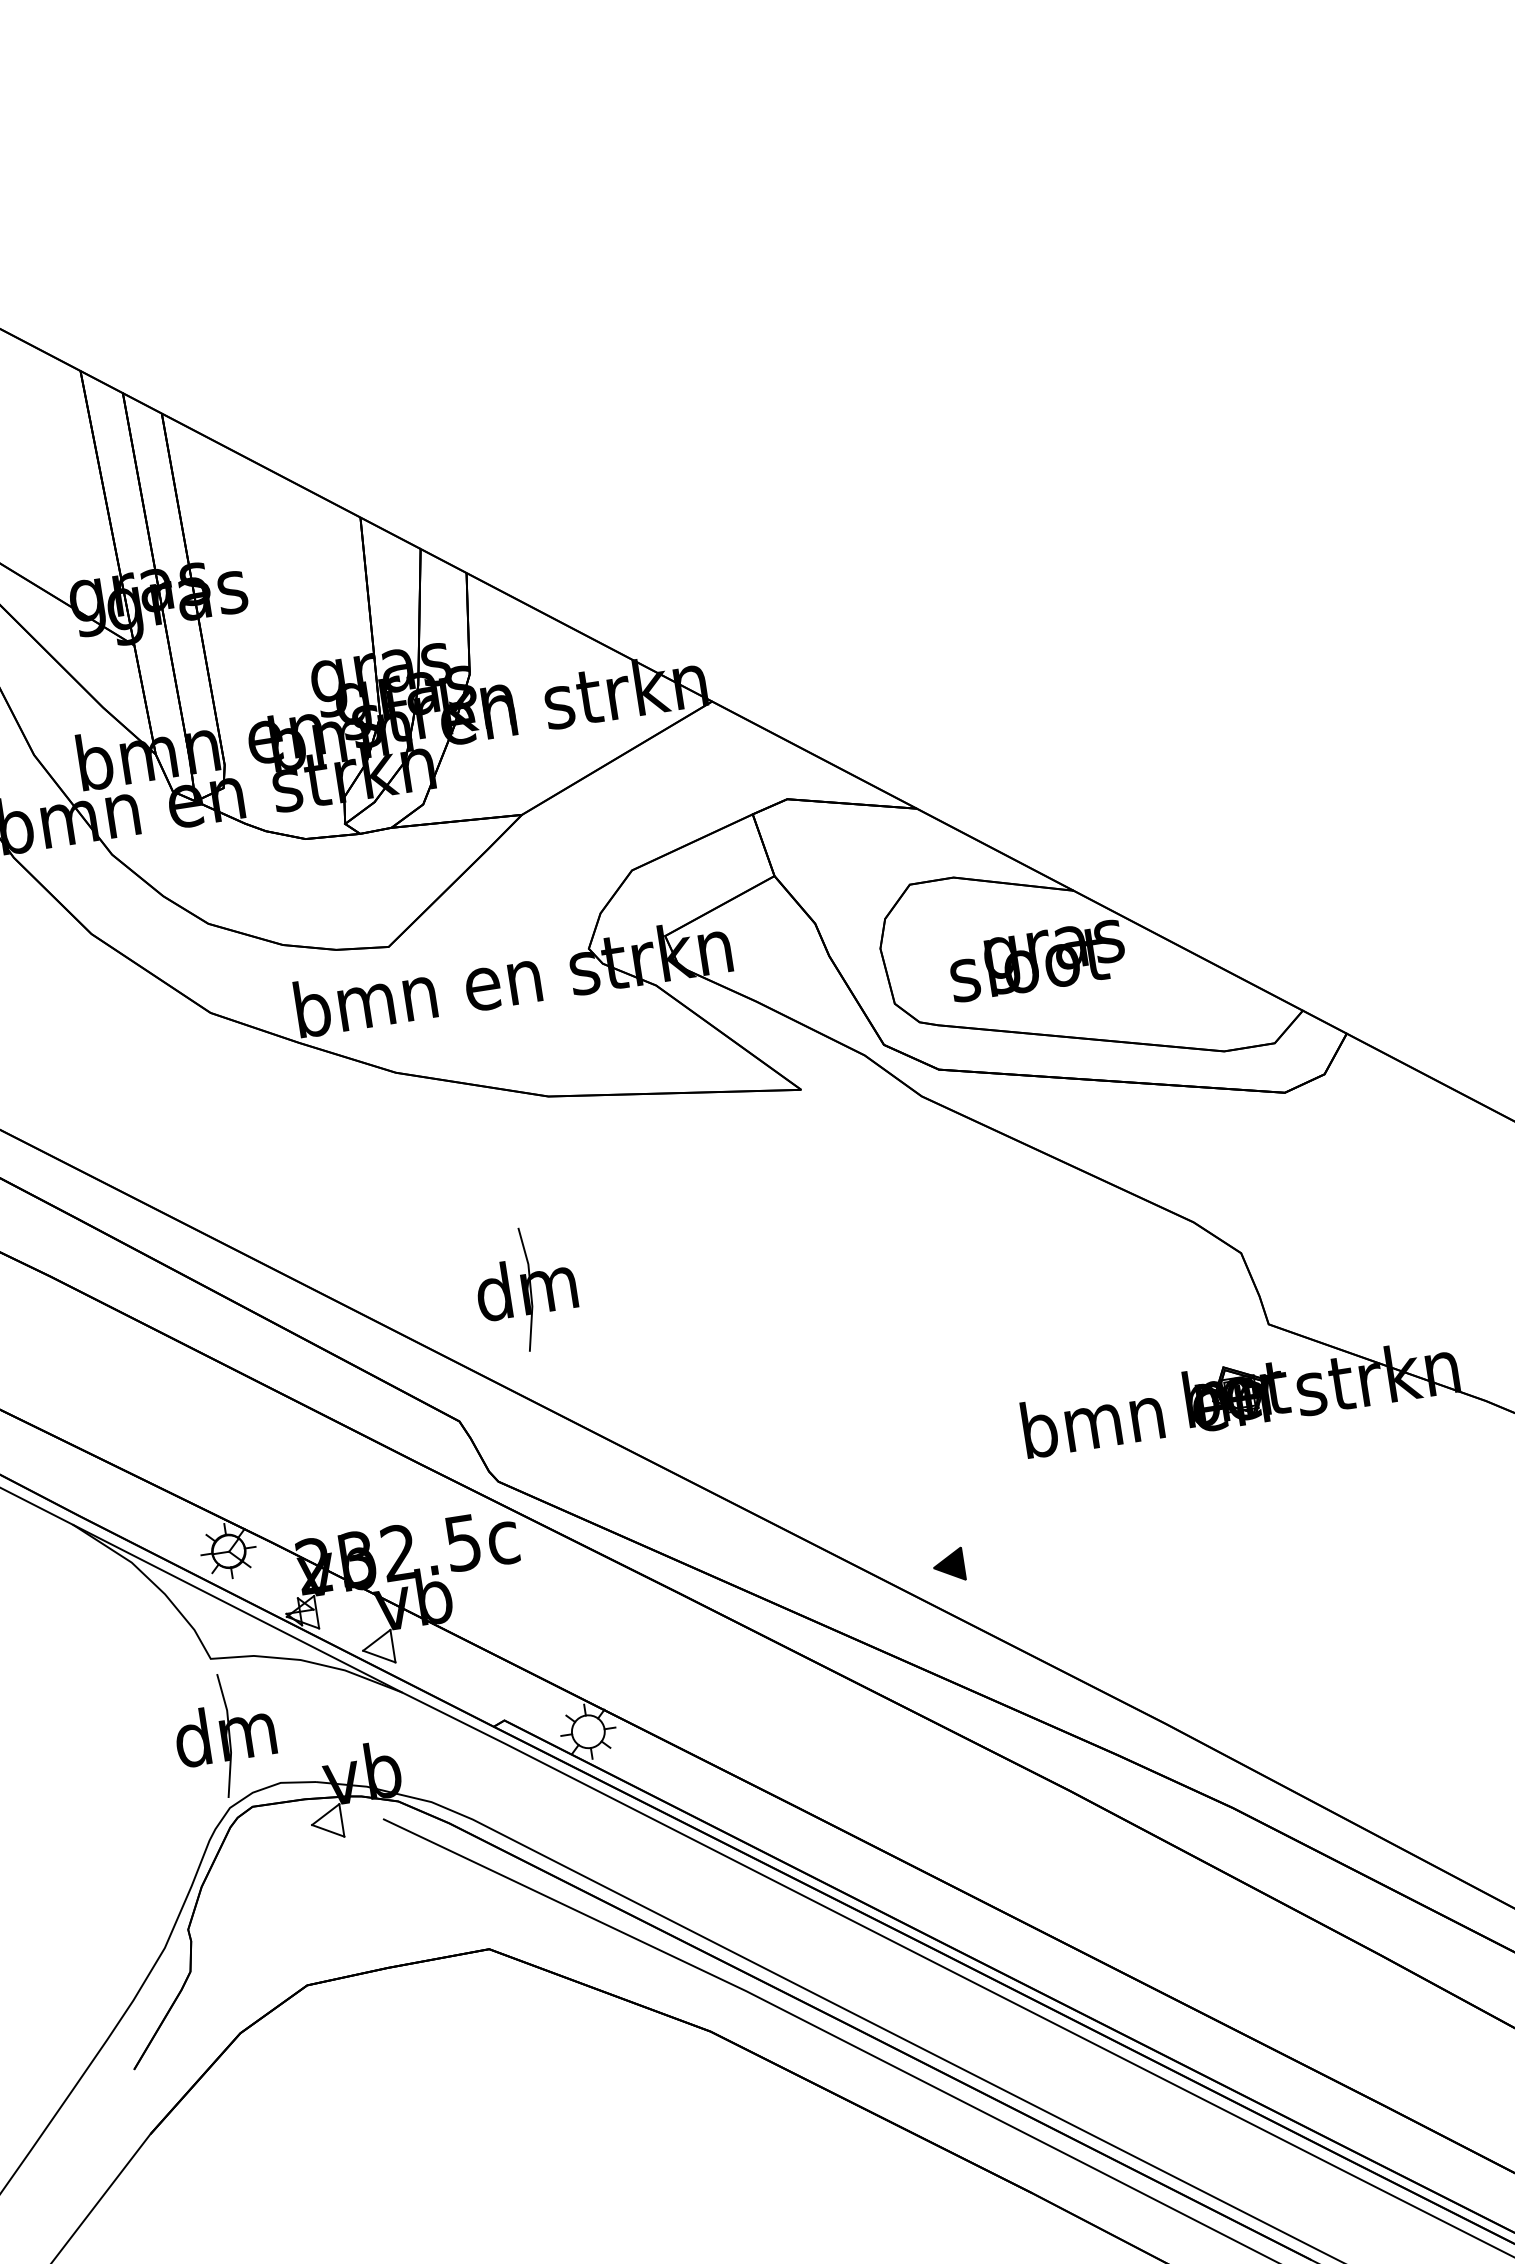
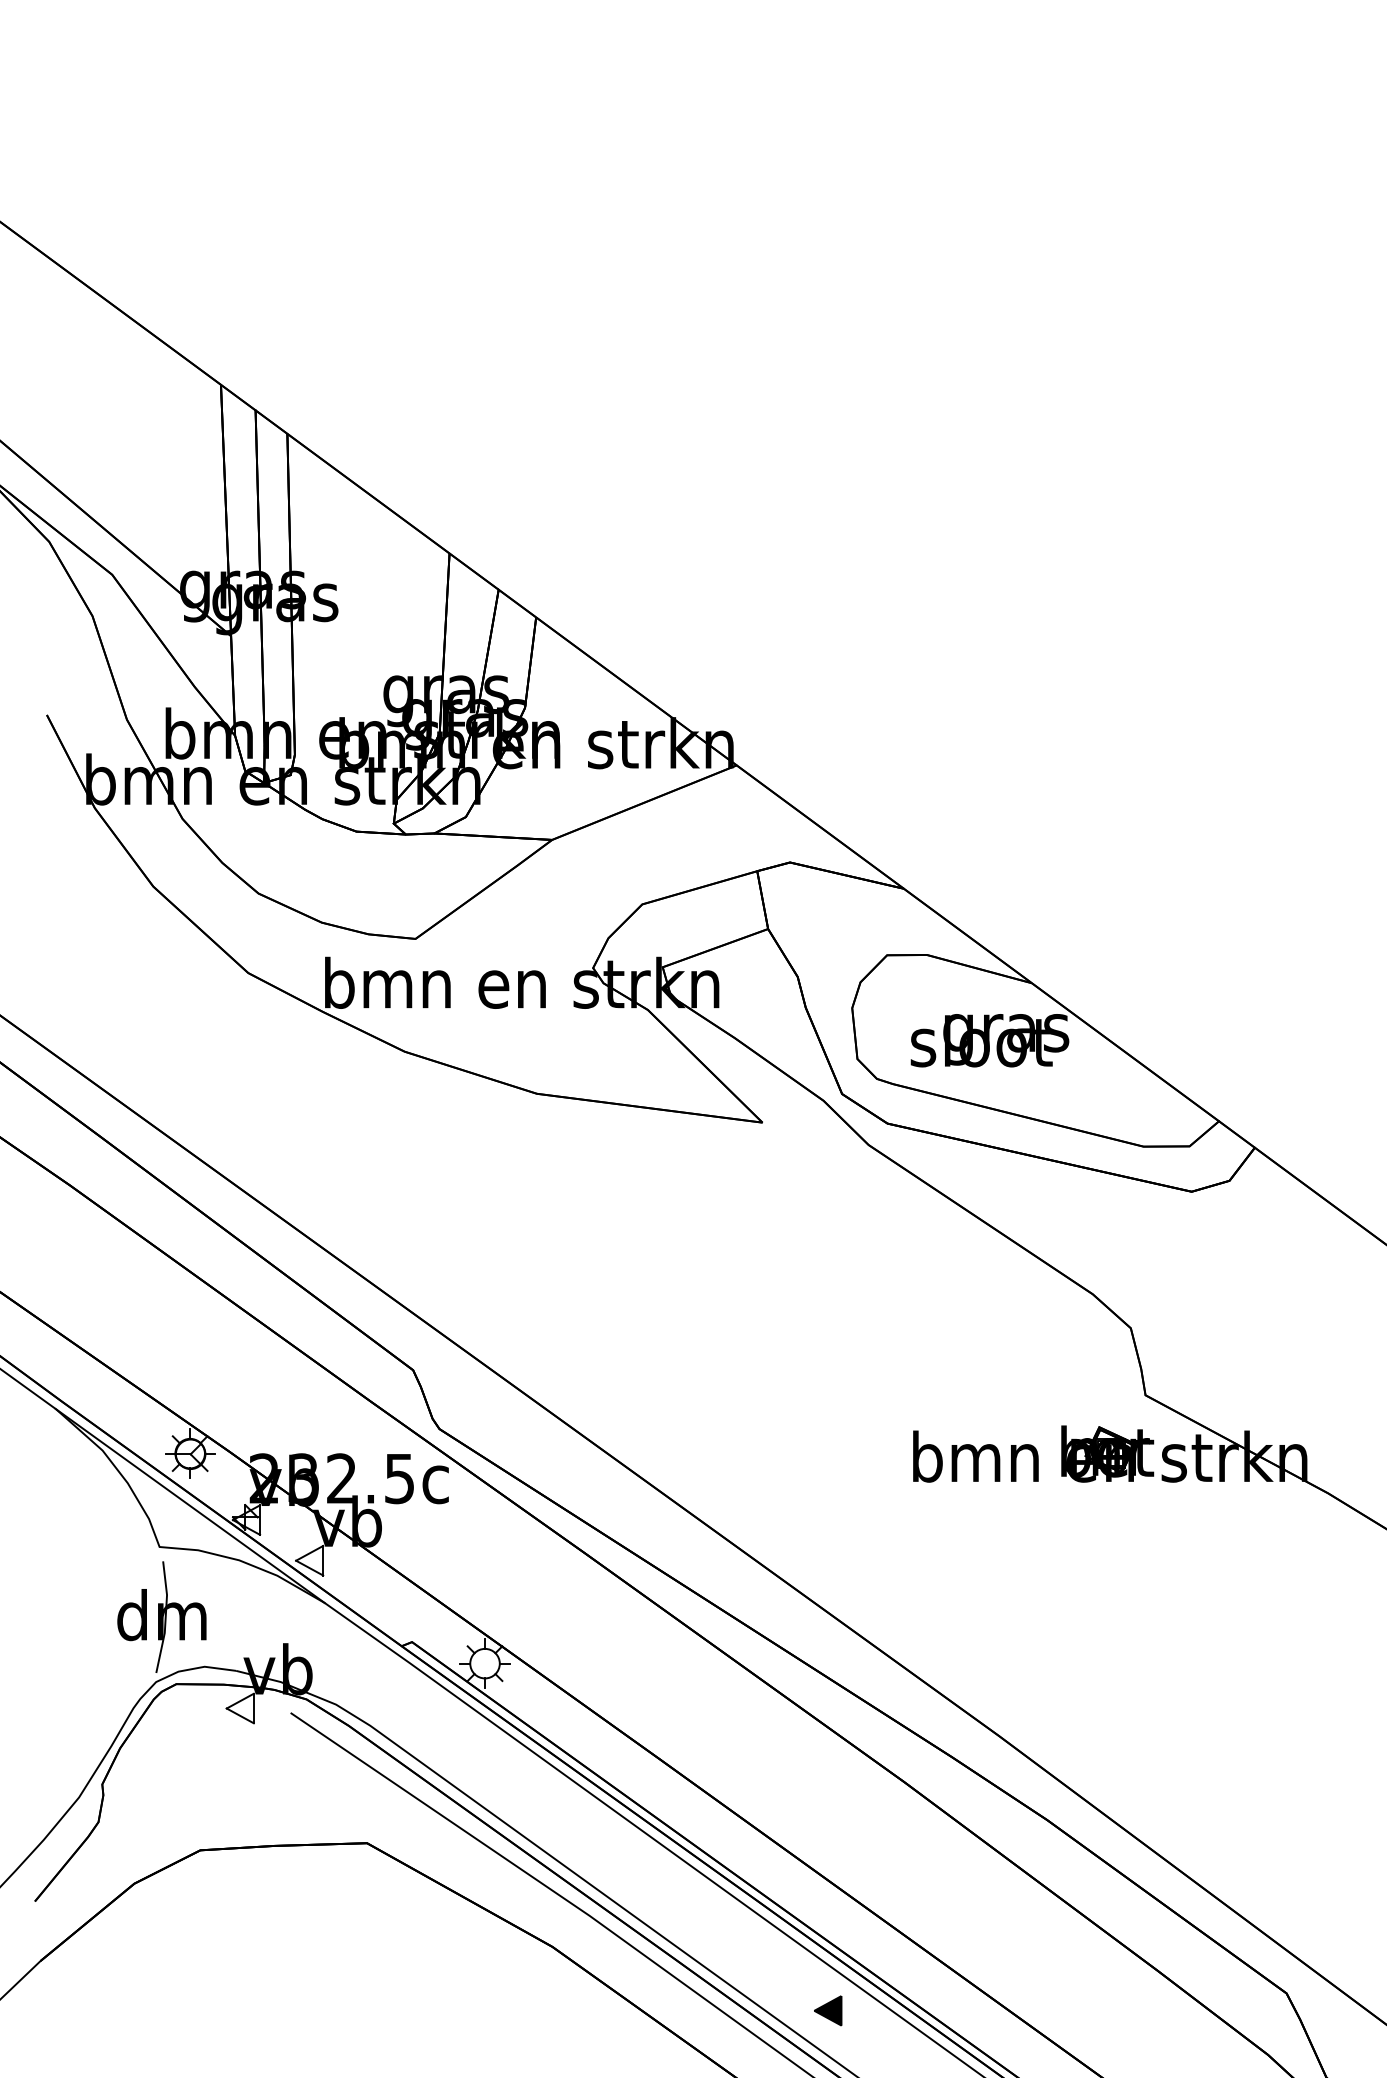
part: (525, 1288) -> (490, 1261), removed
part: (949, 1565) -> (828, 2010), moved

